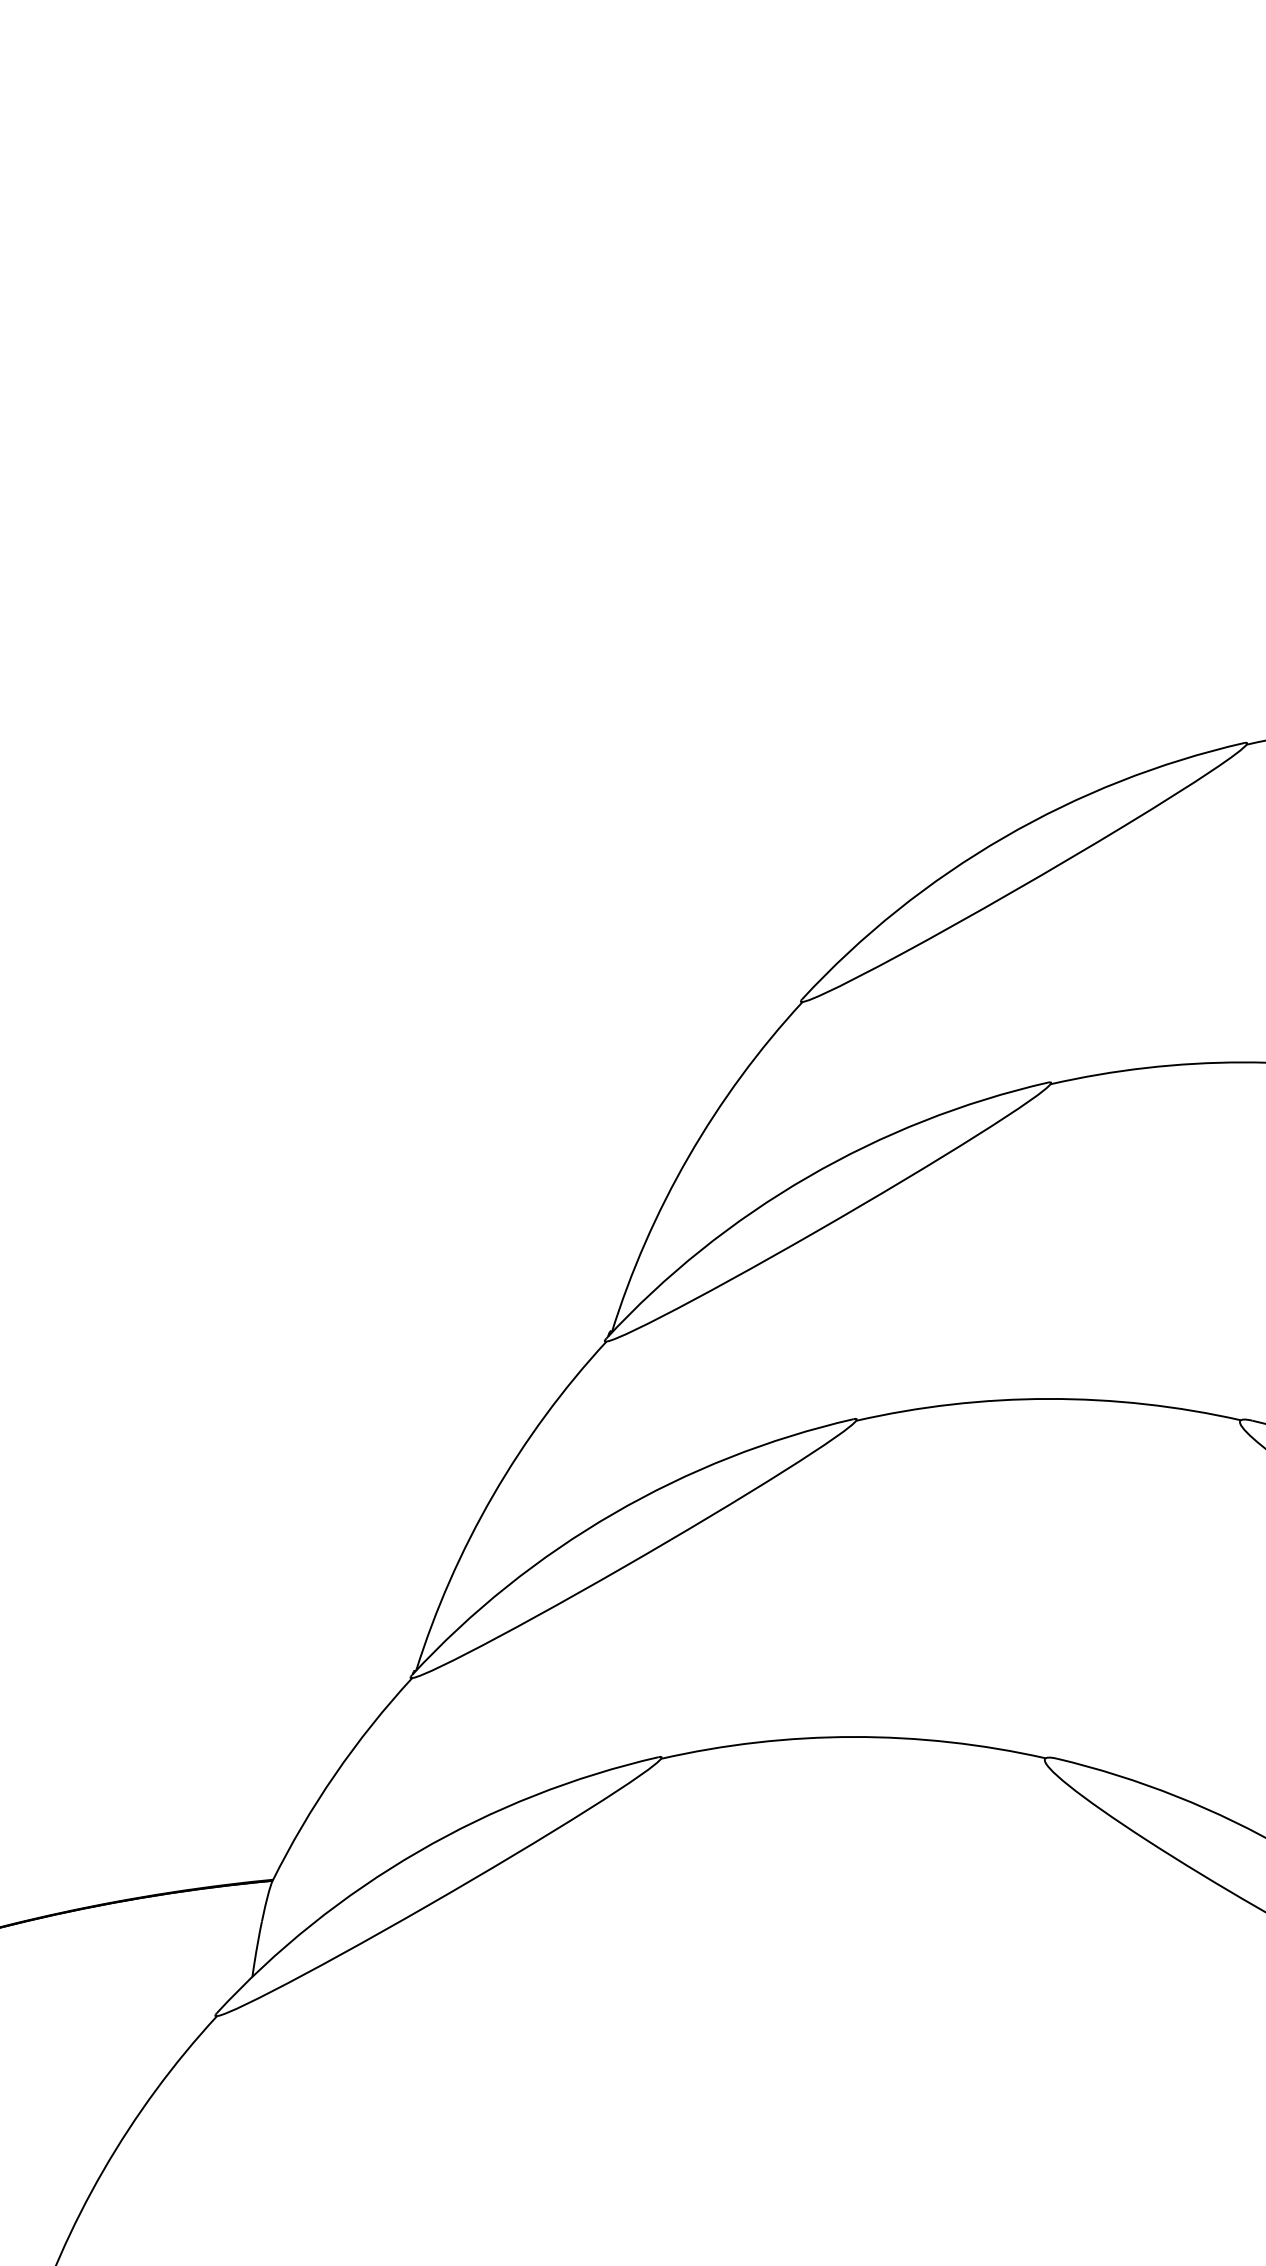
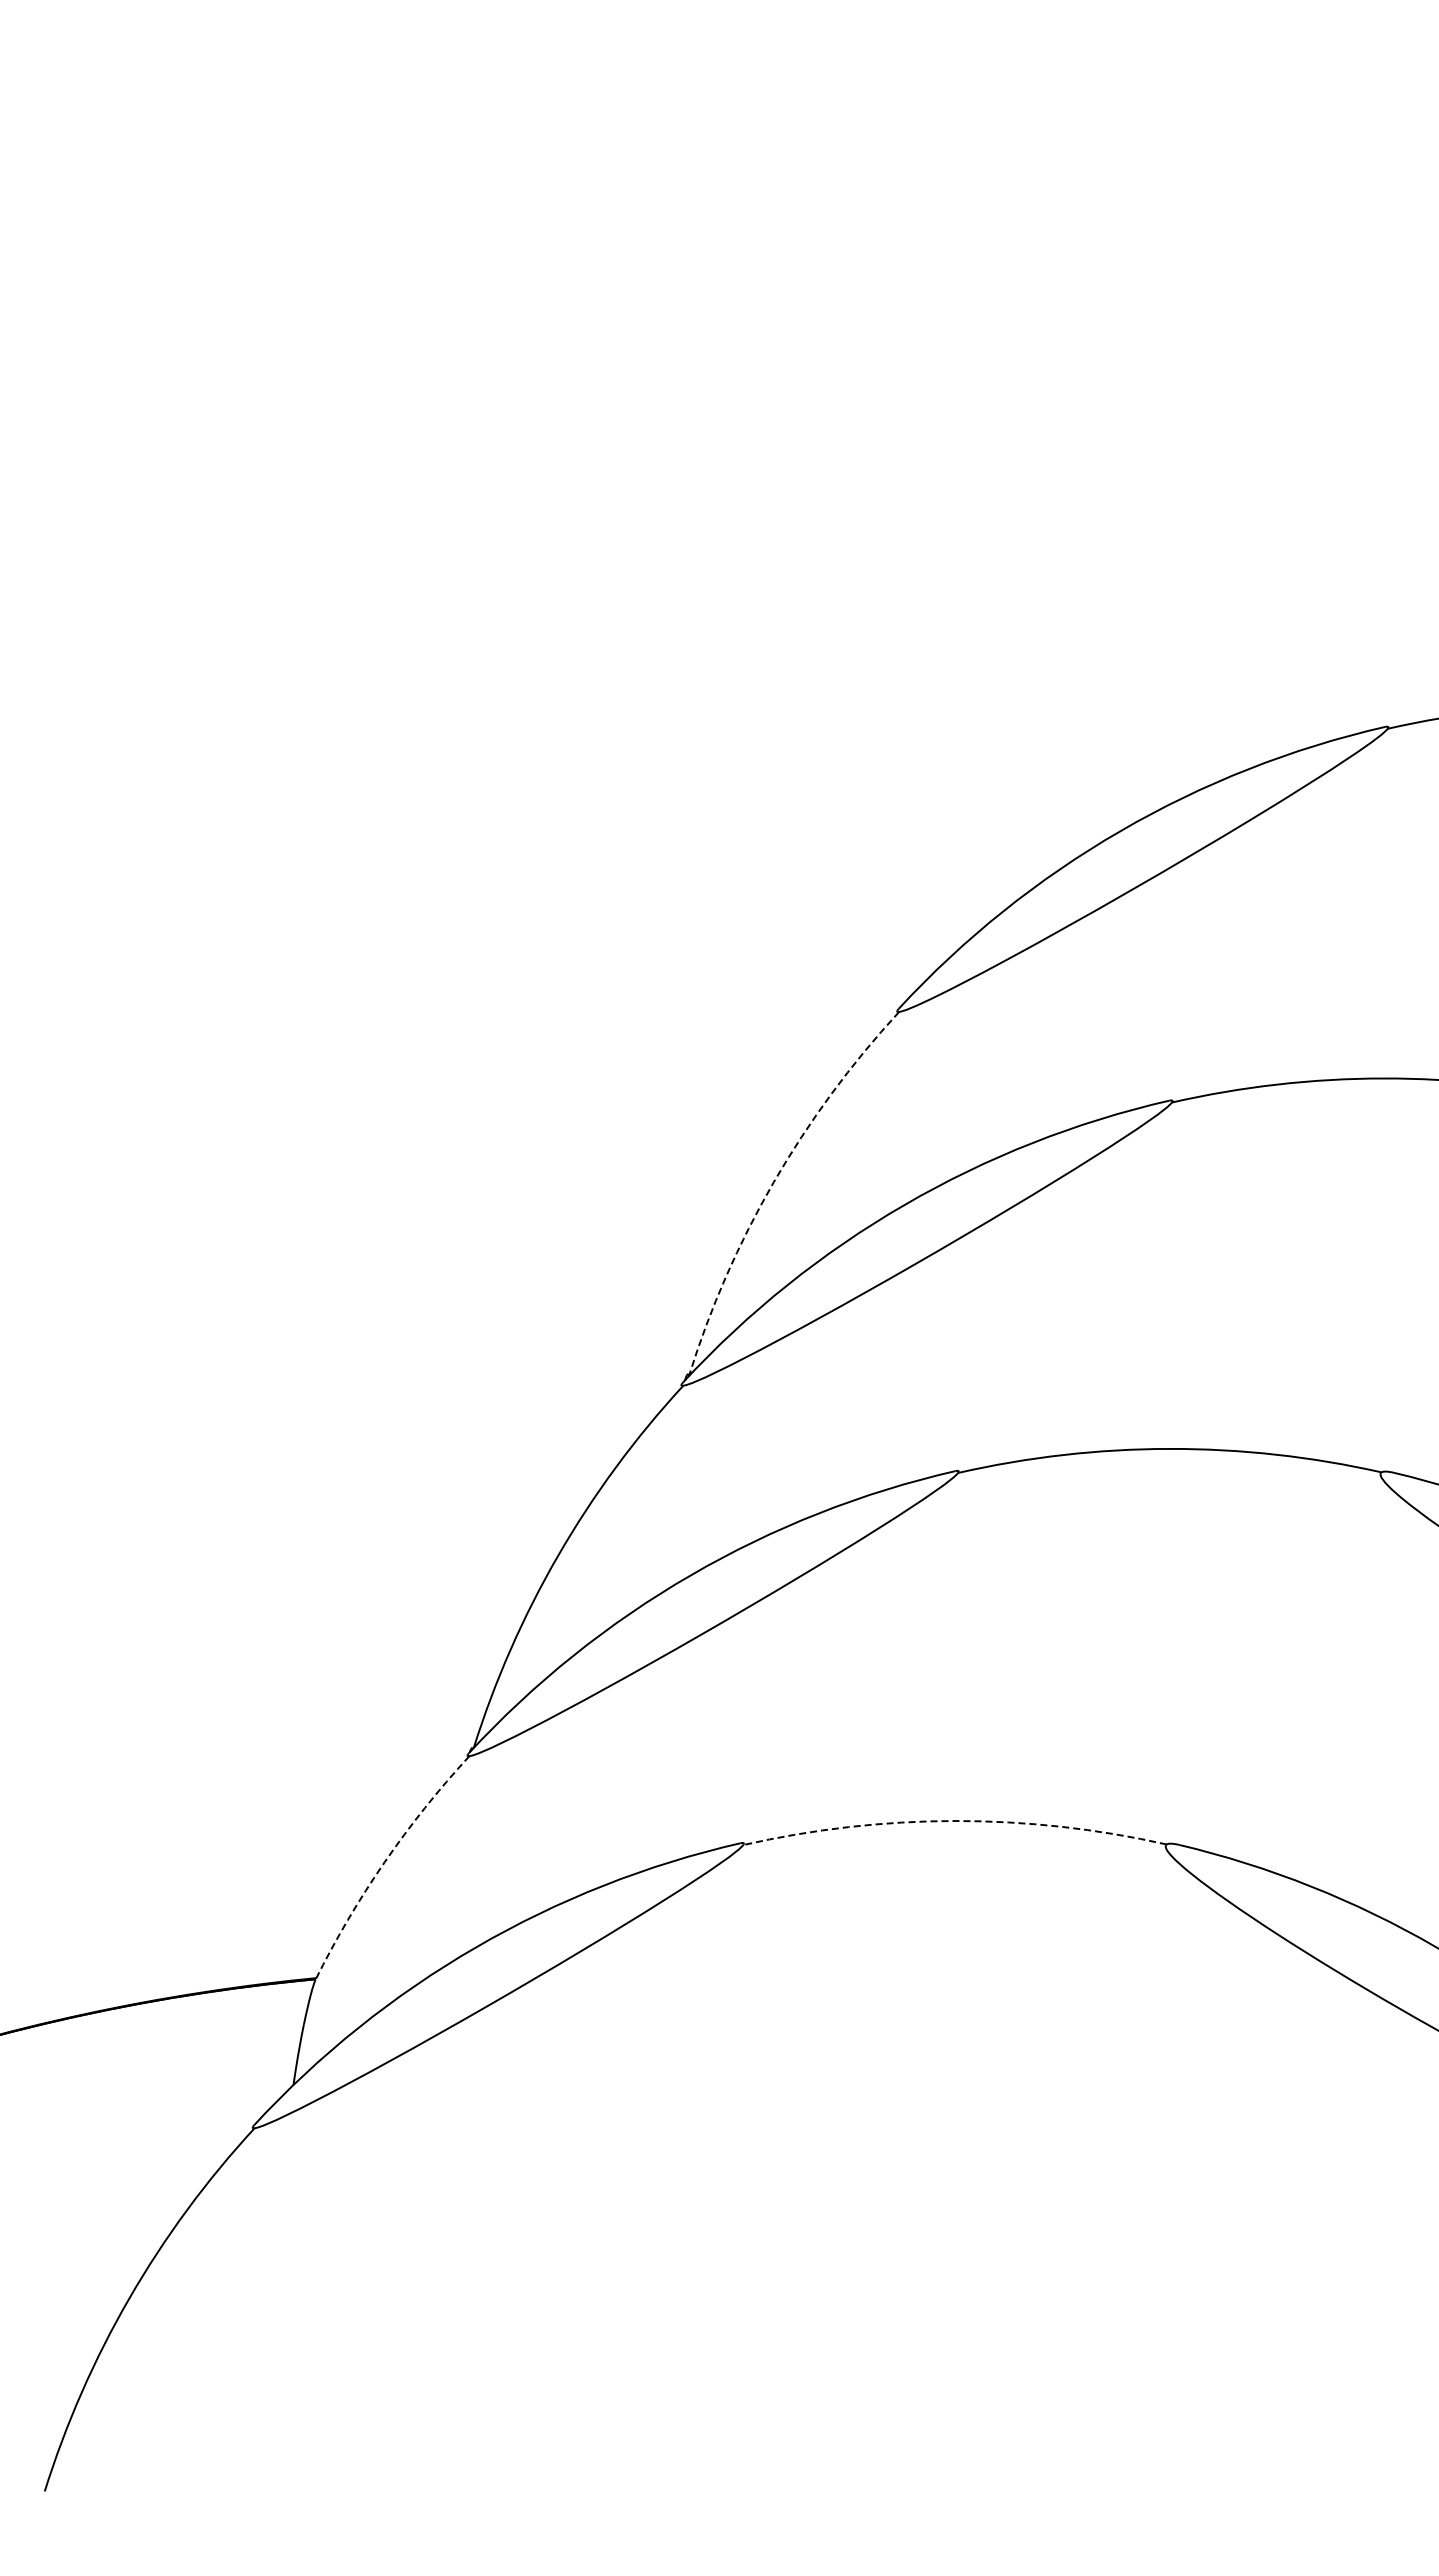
arc: (688, 1156) -> (773, 1182), solid -> dashed
arc: (852, 1737) -> (954, 1821), solid -> dashed
arc: (335, 1774) -> (384, 1862), solid -> dashed

